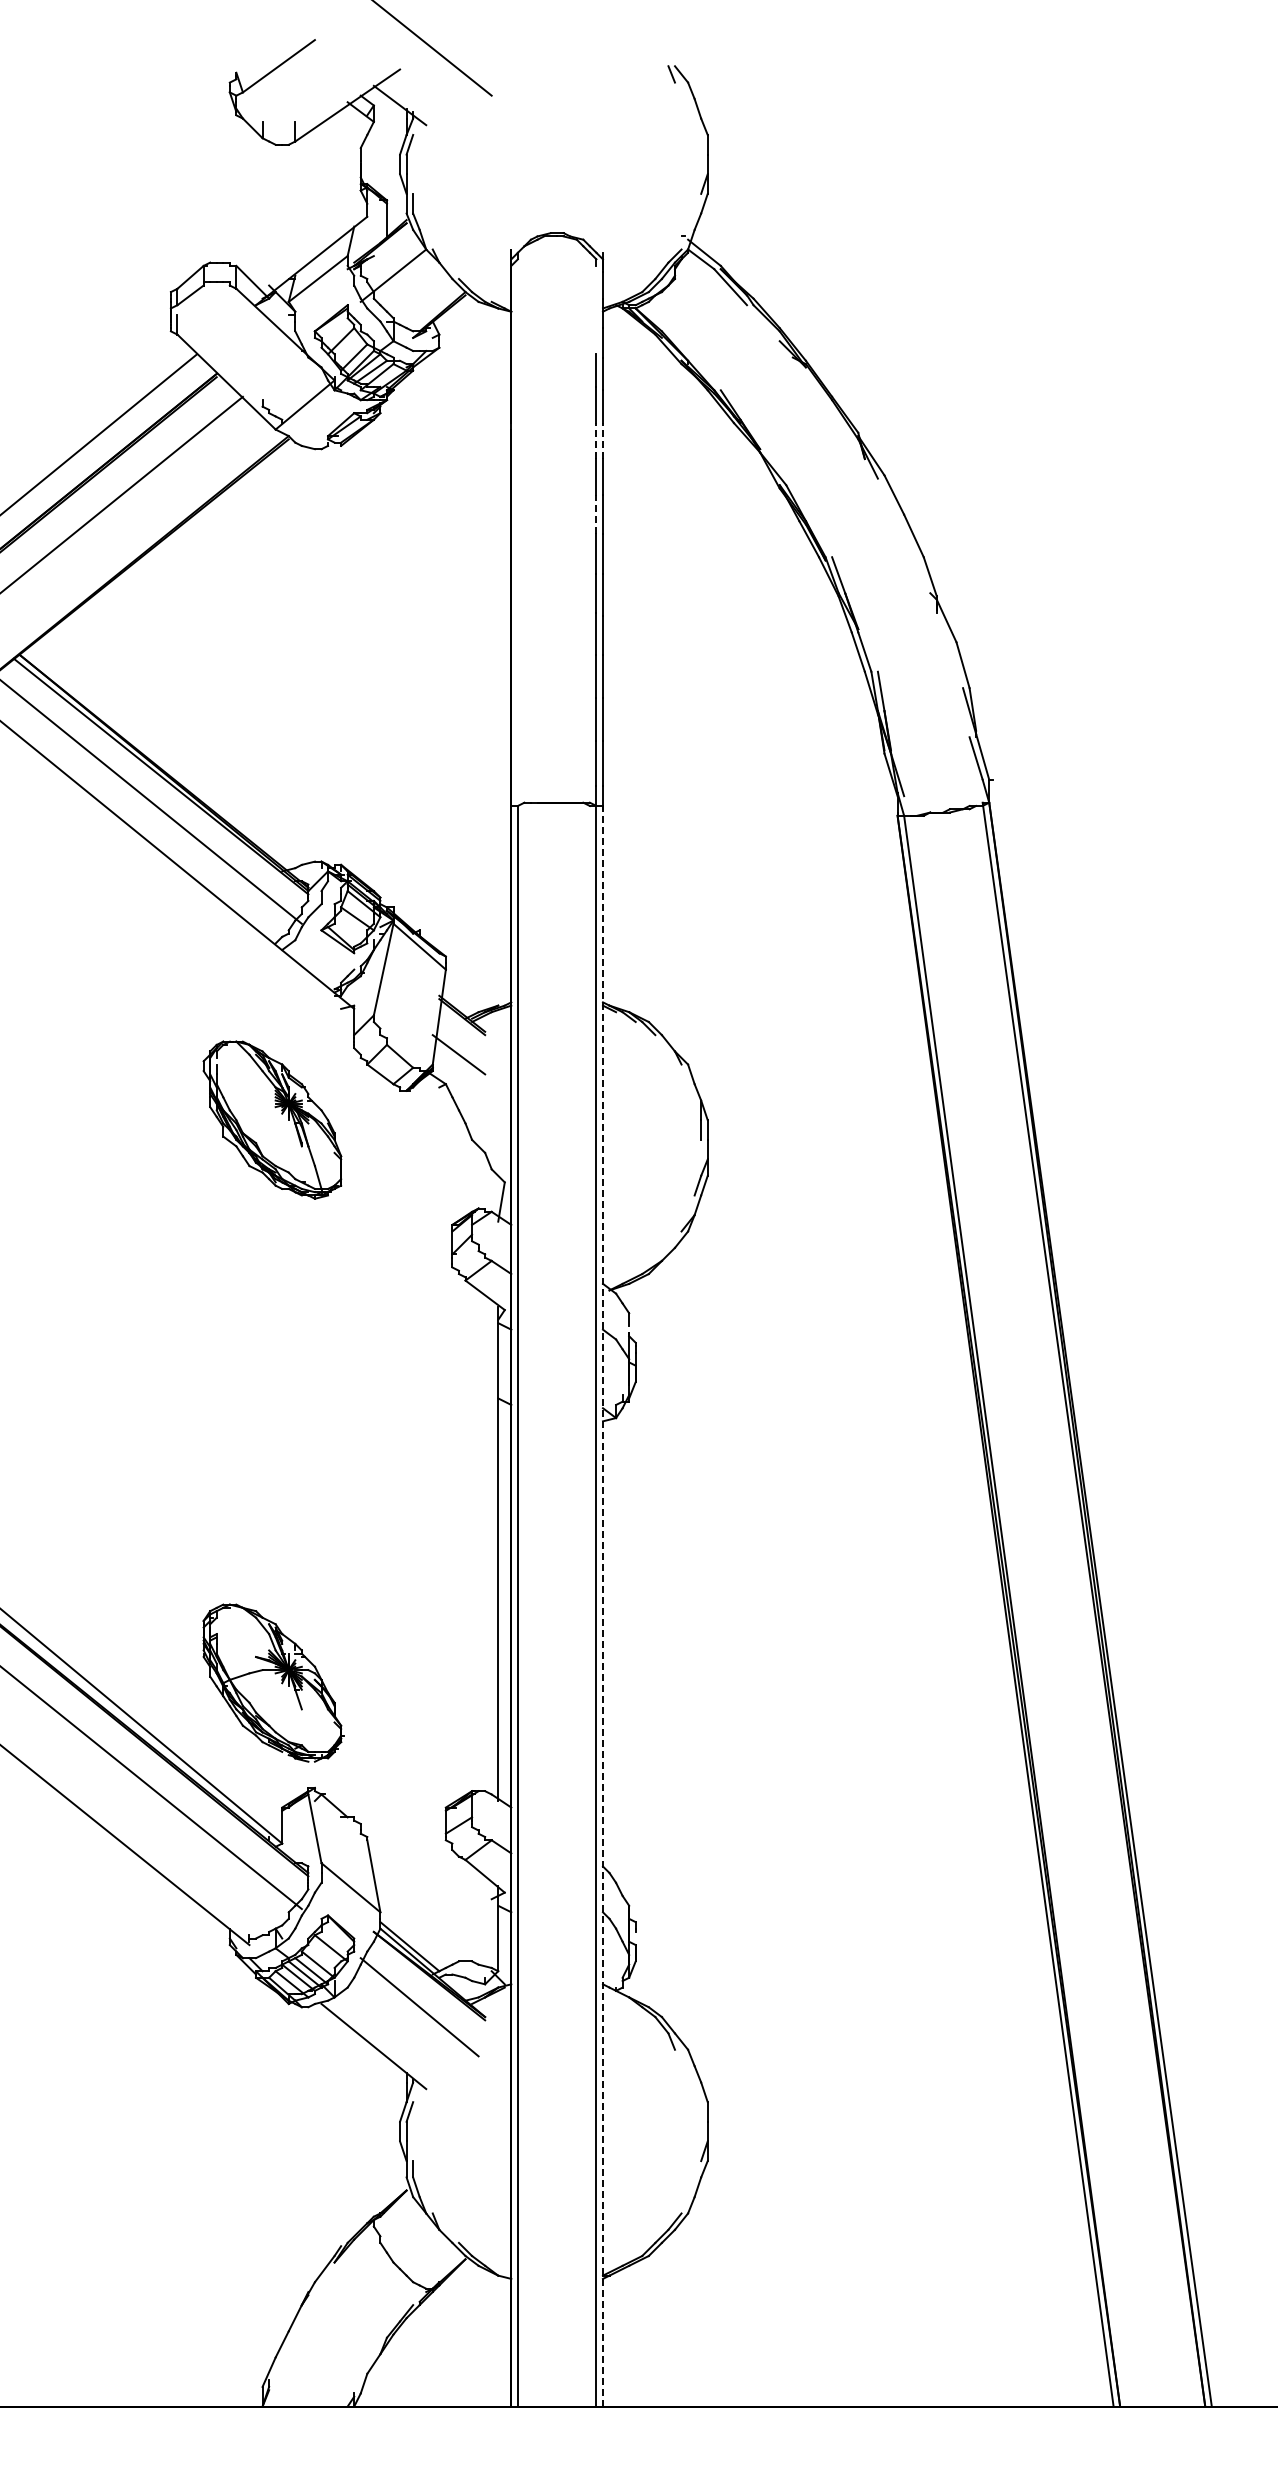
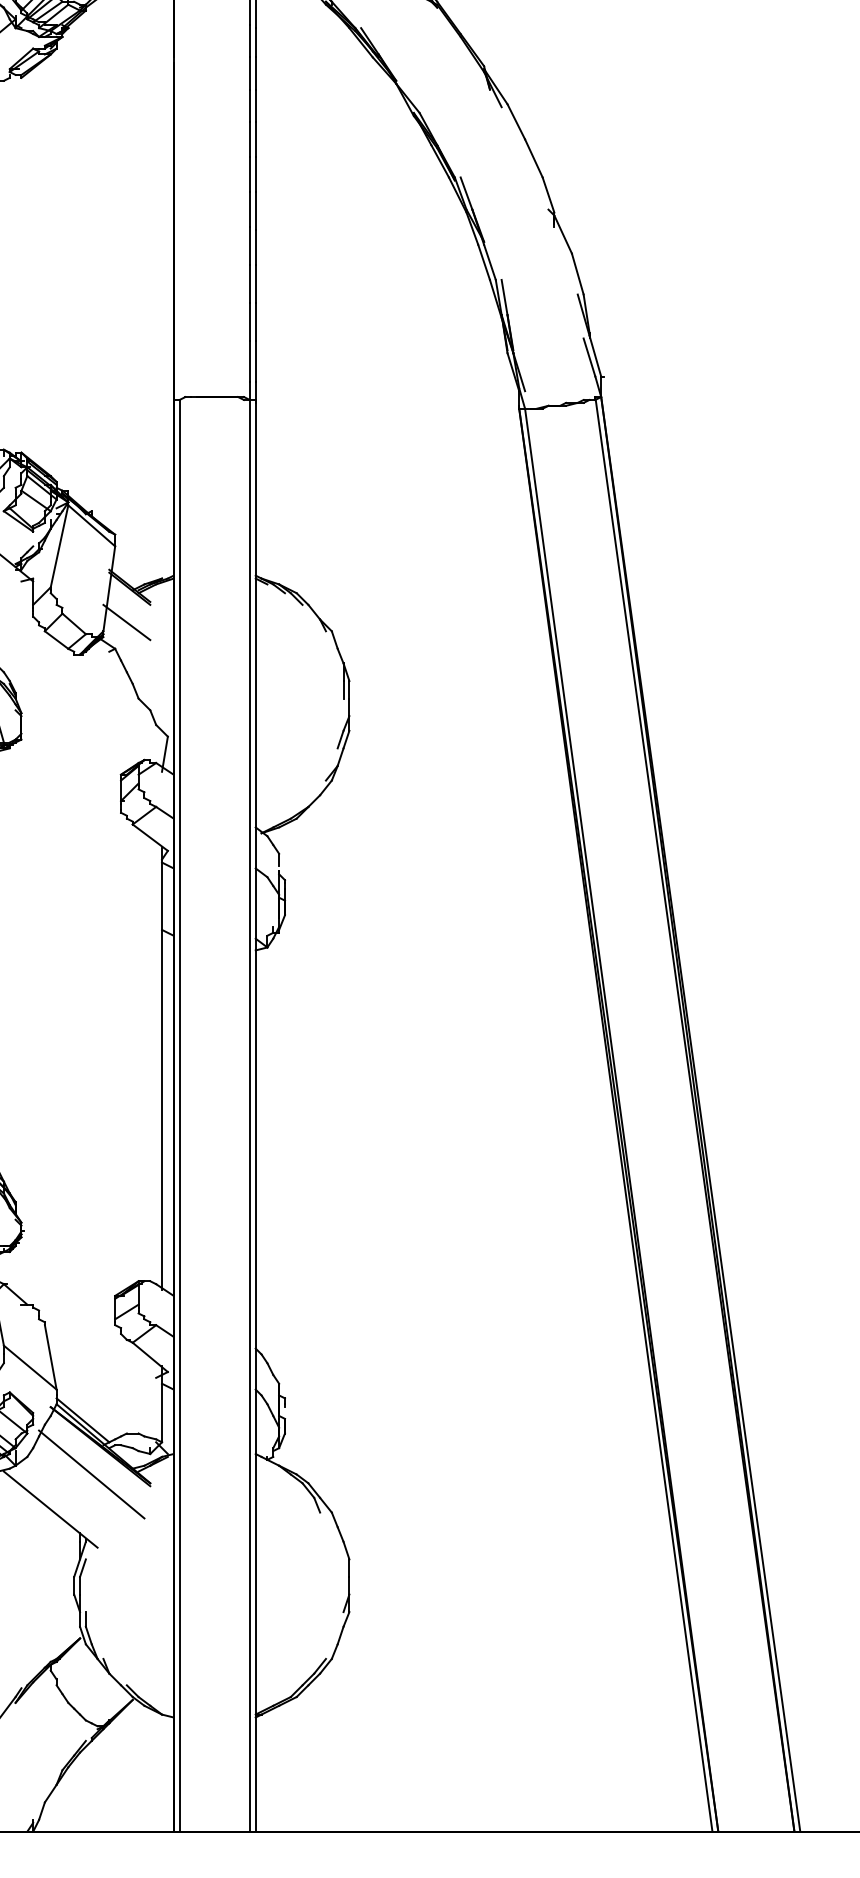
line: (596, 440) -> (249, 73), dashed -> solid
line: (602, 440) -> (255, 73), dashed -> solid
line: (596, 514) -> (249, 139), dashed -> solid
line: (602, 1607) -> (255, 1116), dashed -> solid

